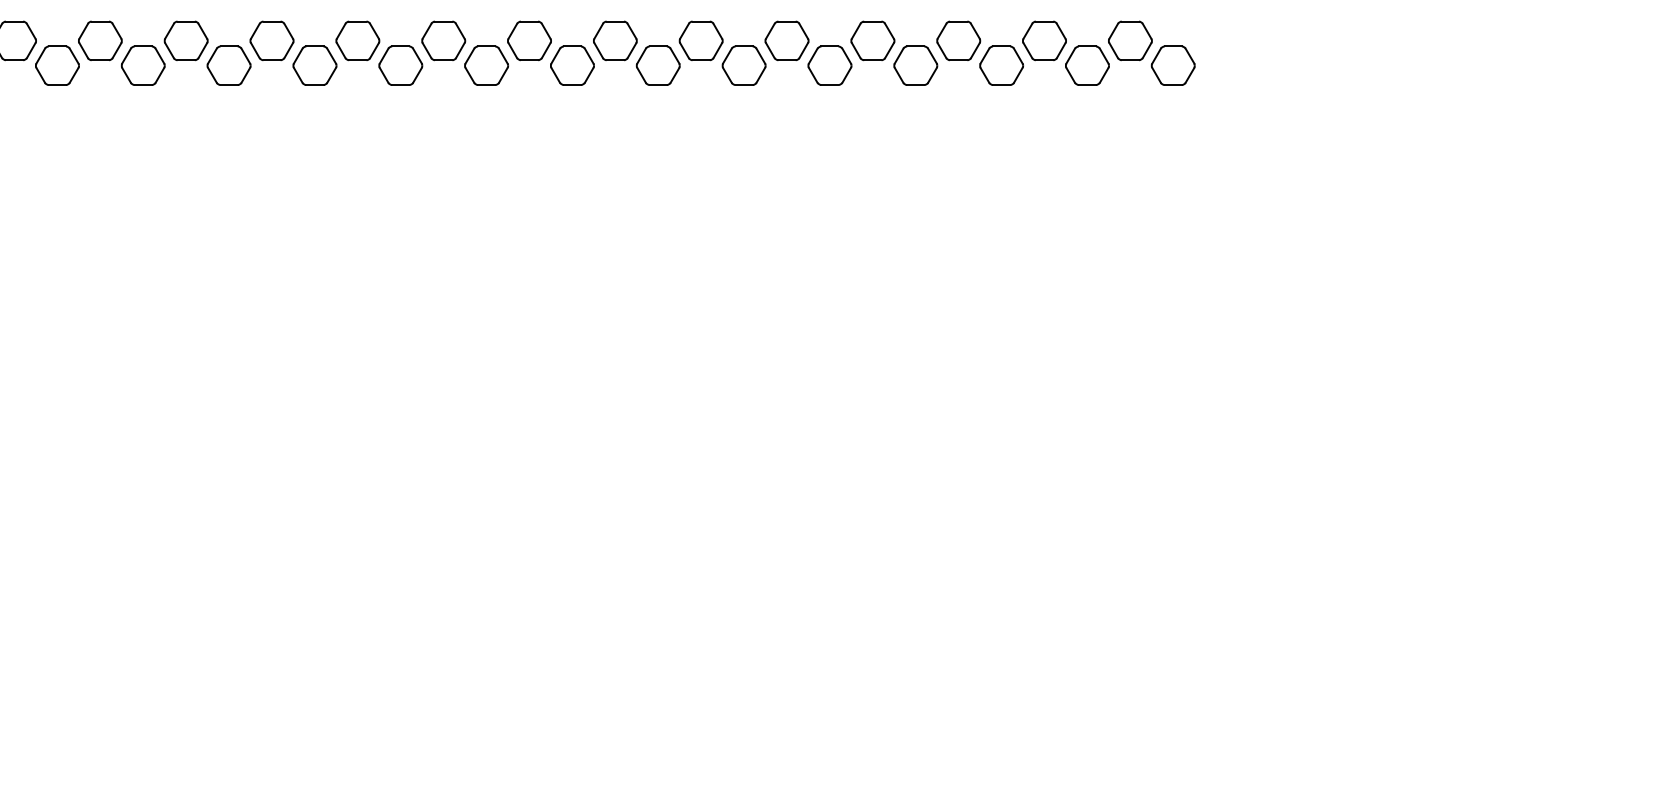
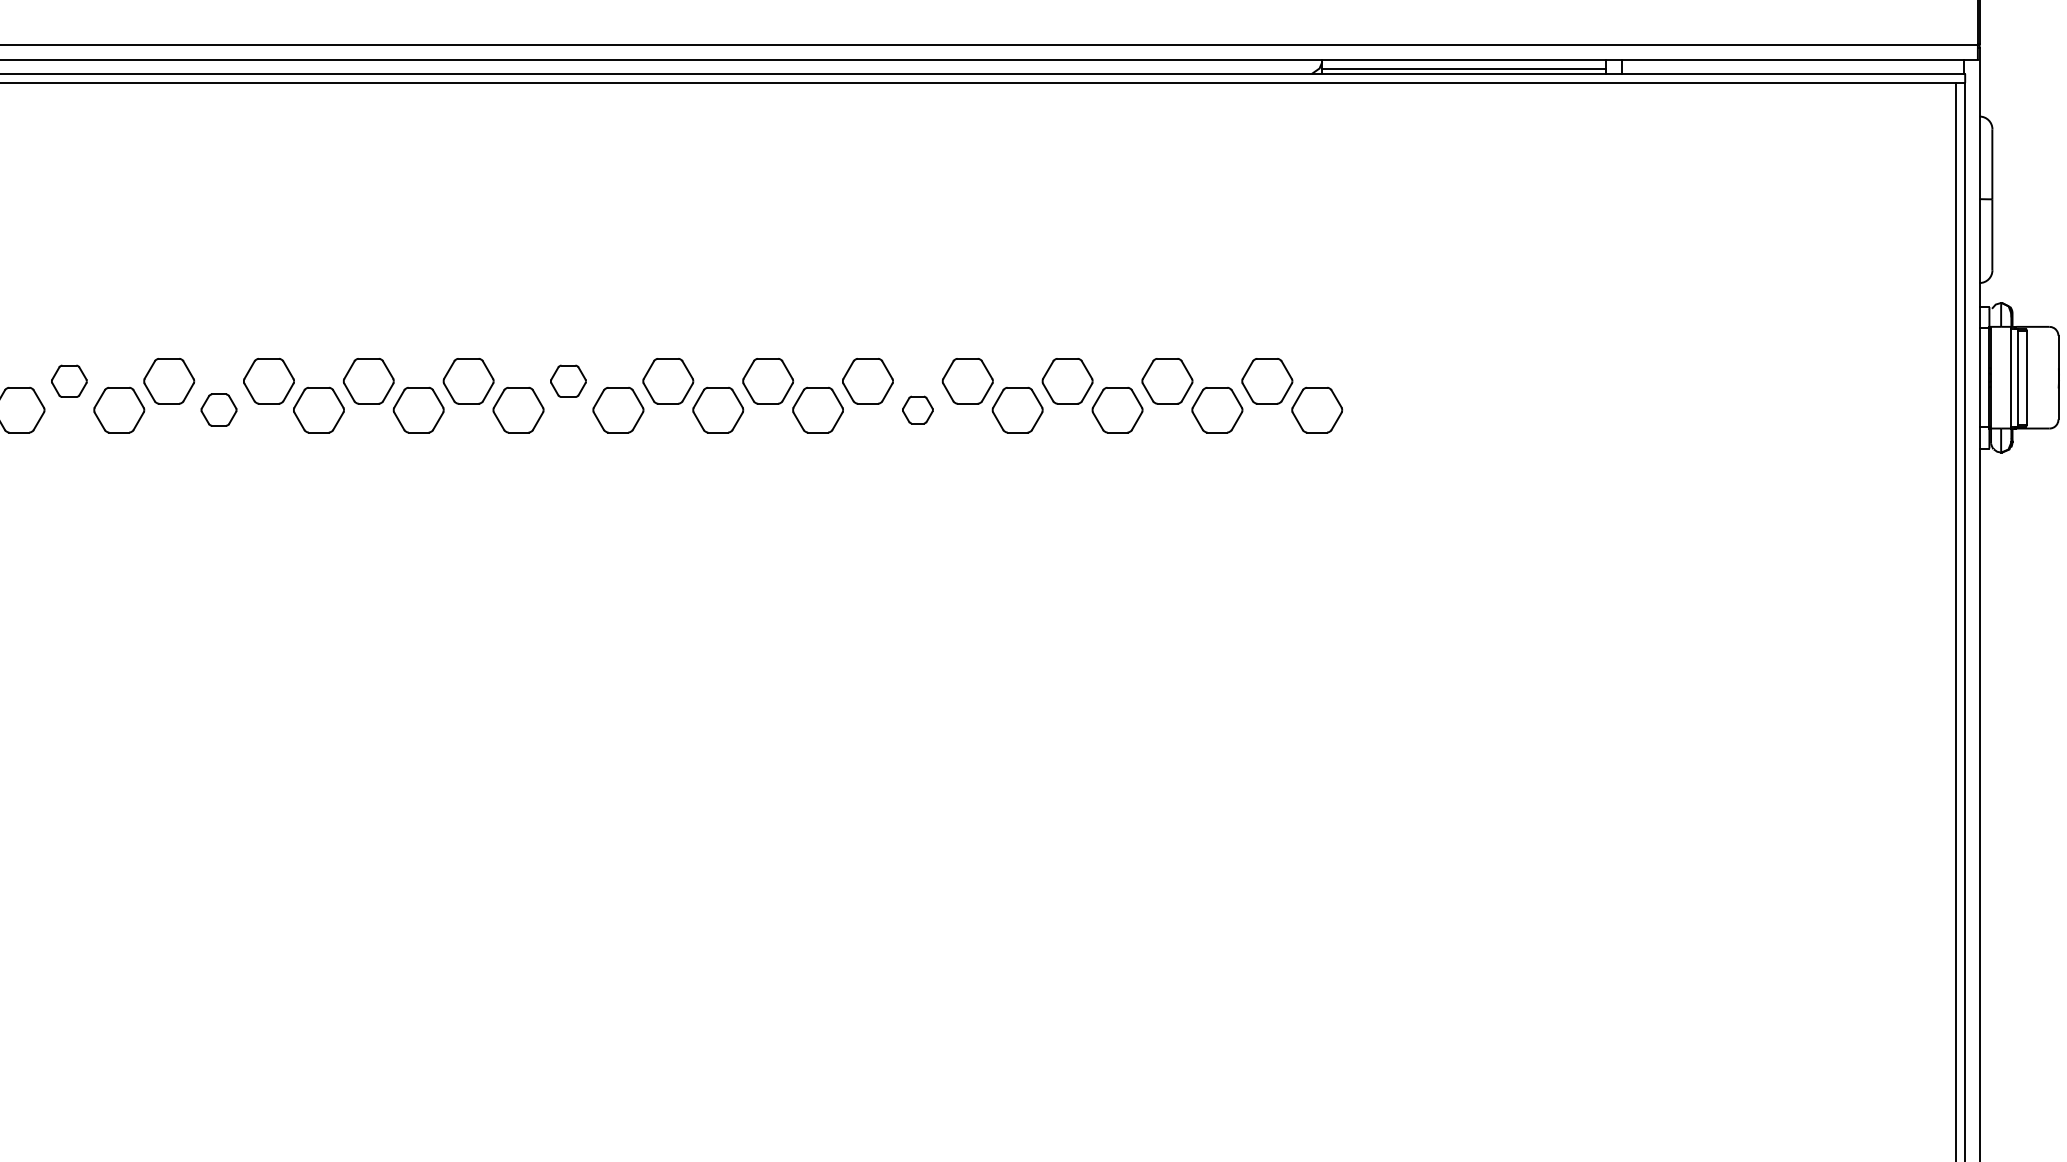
part: (100, 41) -> (69, 381), size x0.7
part: (529, 41) -> (568, 381), size x0.7
part: (228, 65) -> (218, 409), size x0.7
part: (829, 65) -> (917, 409), size x0.6

